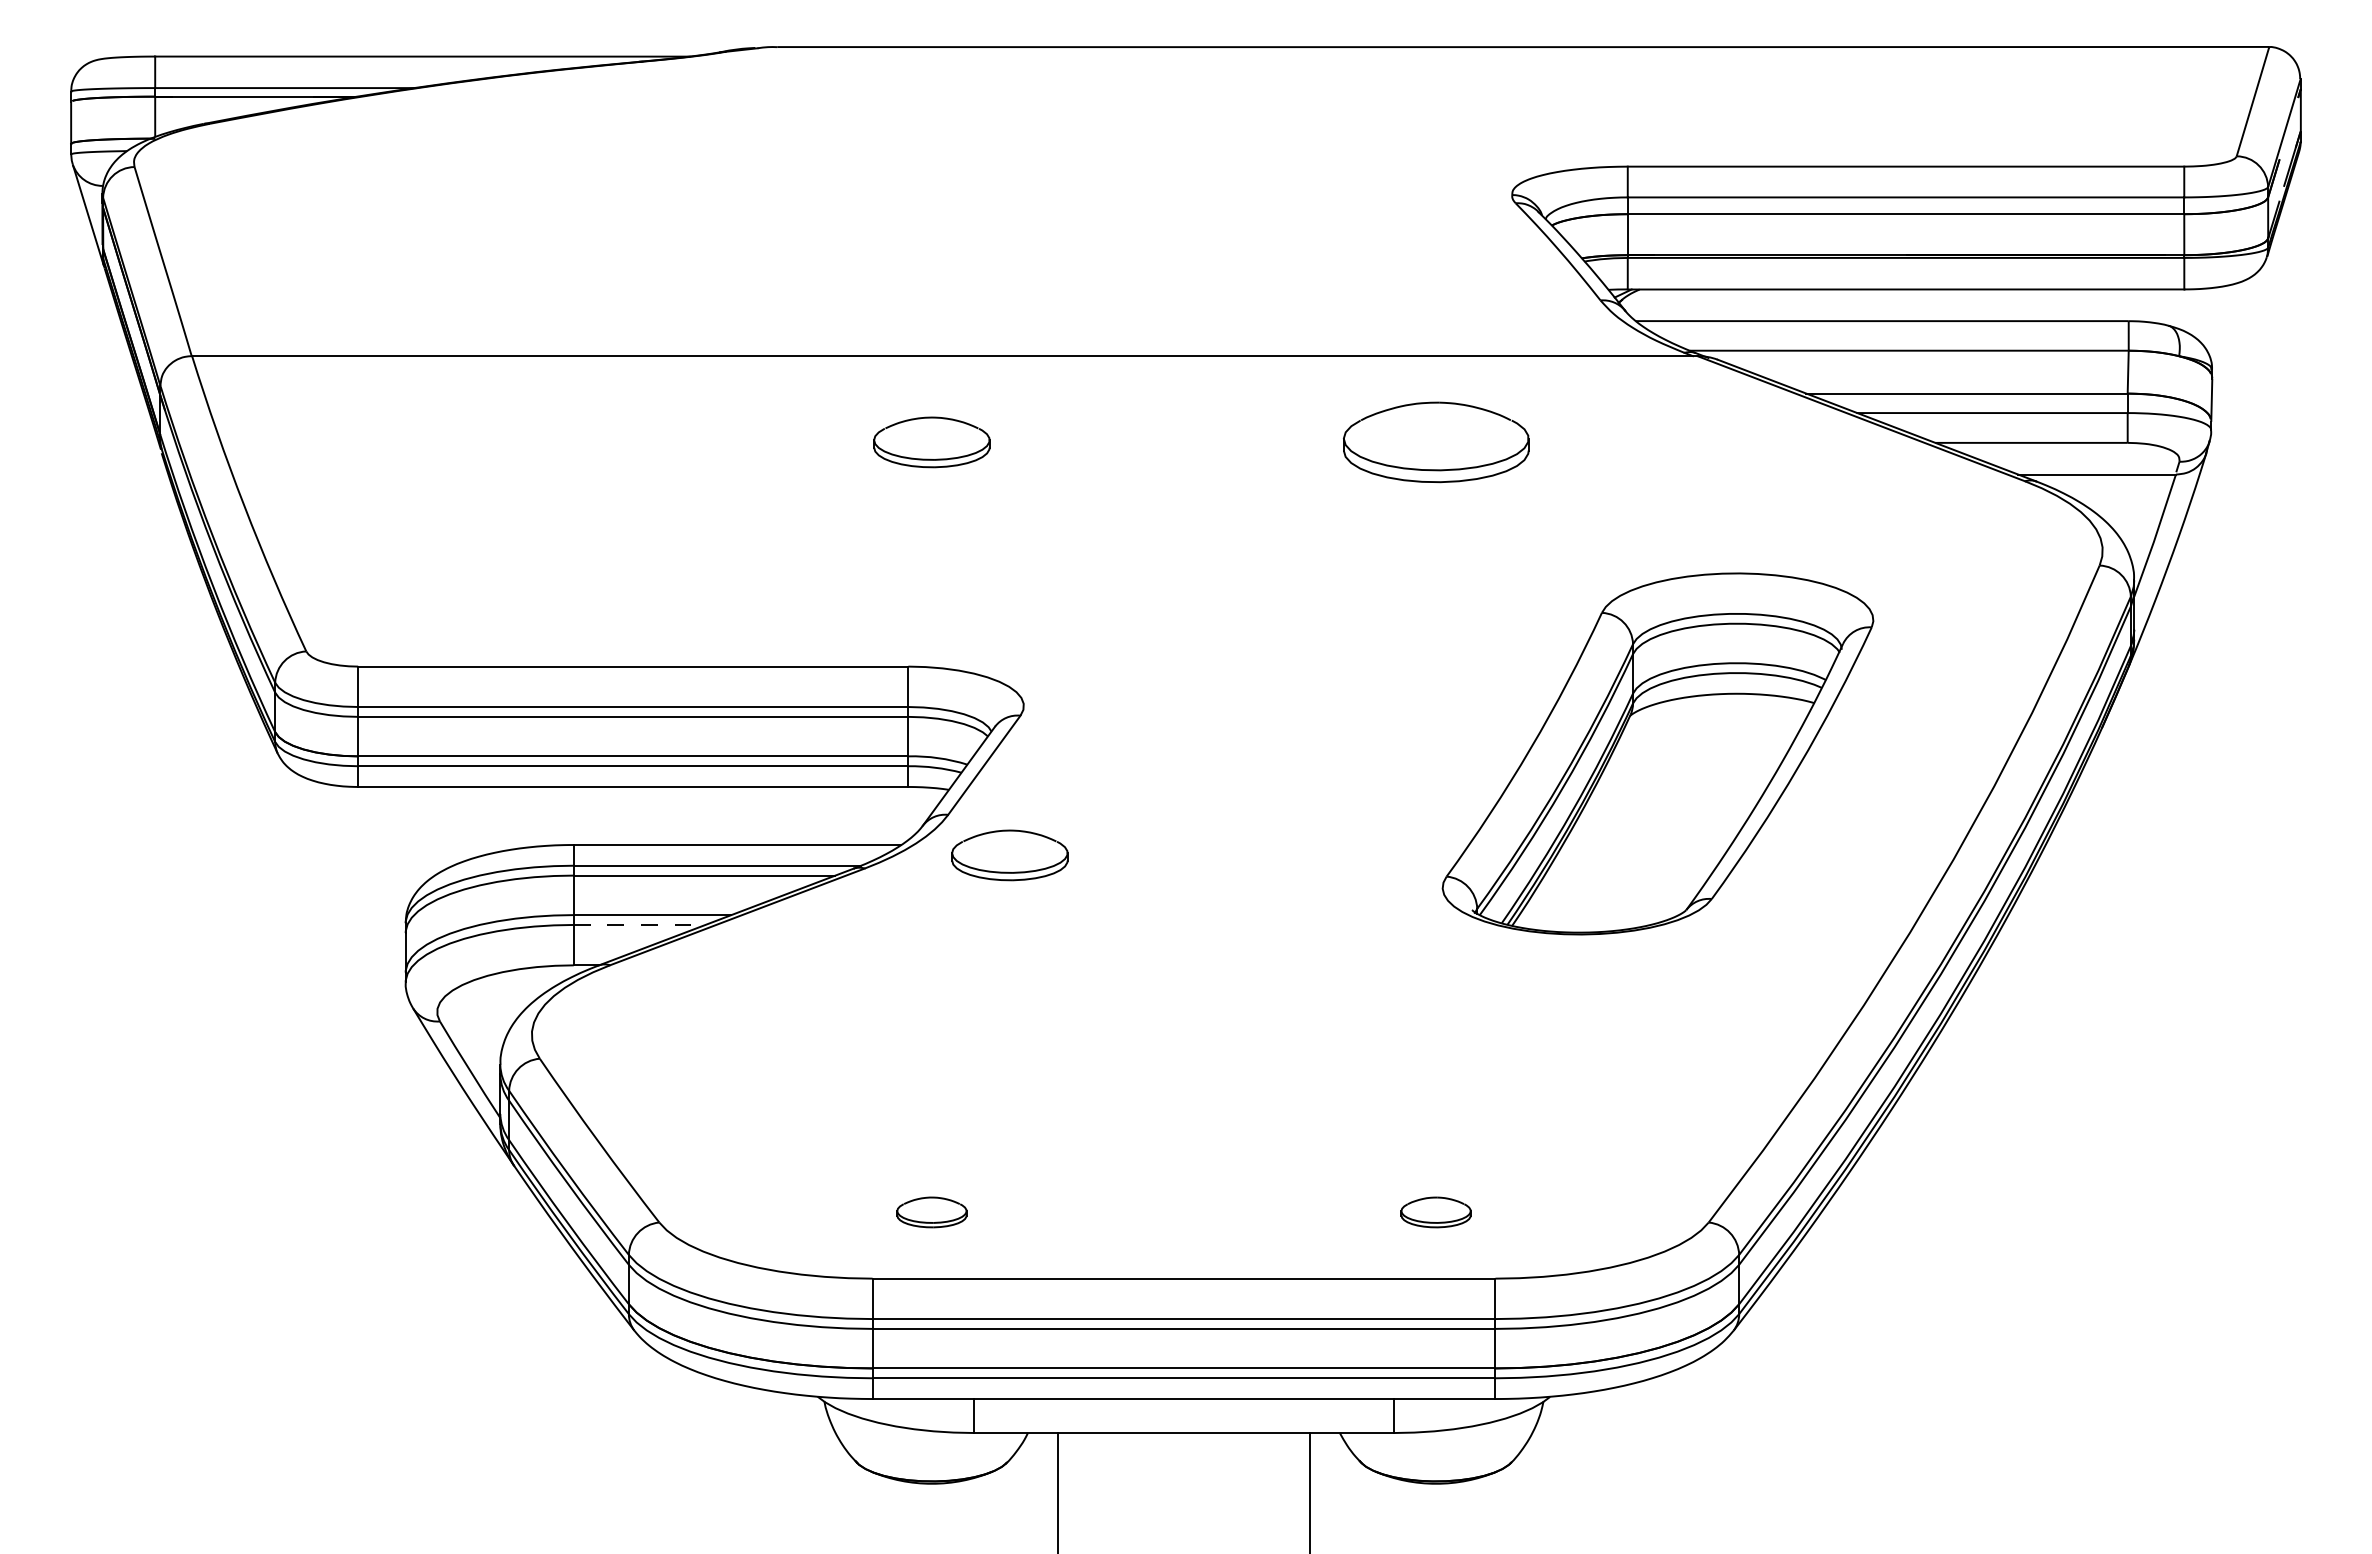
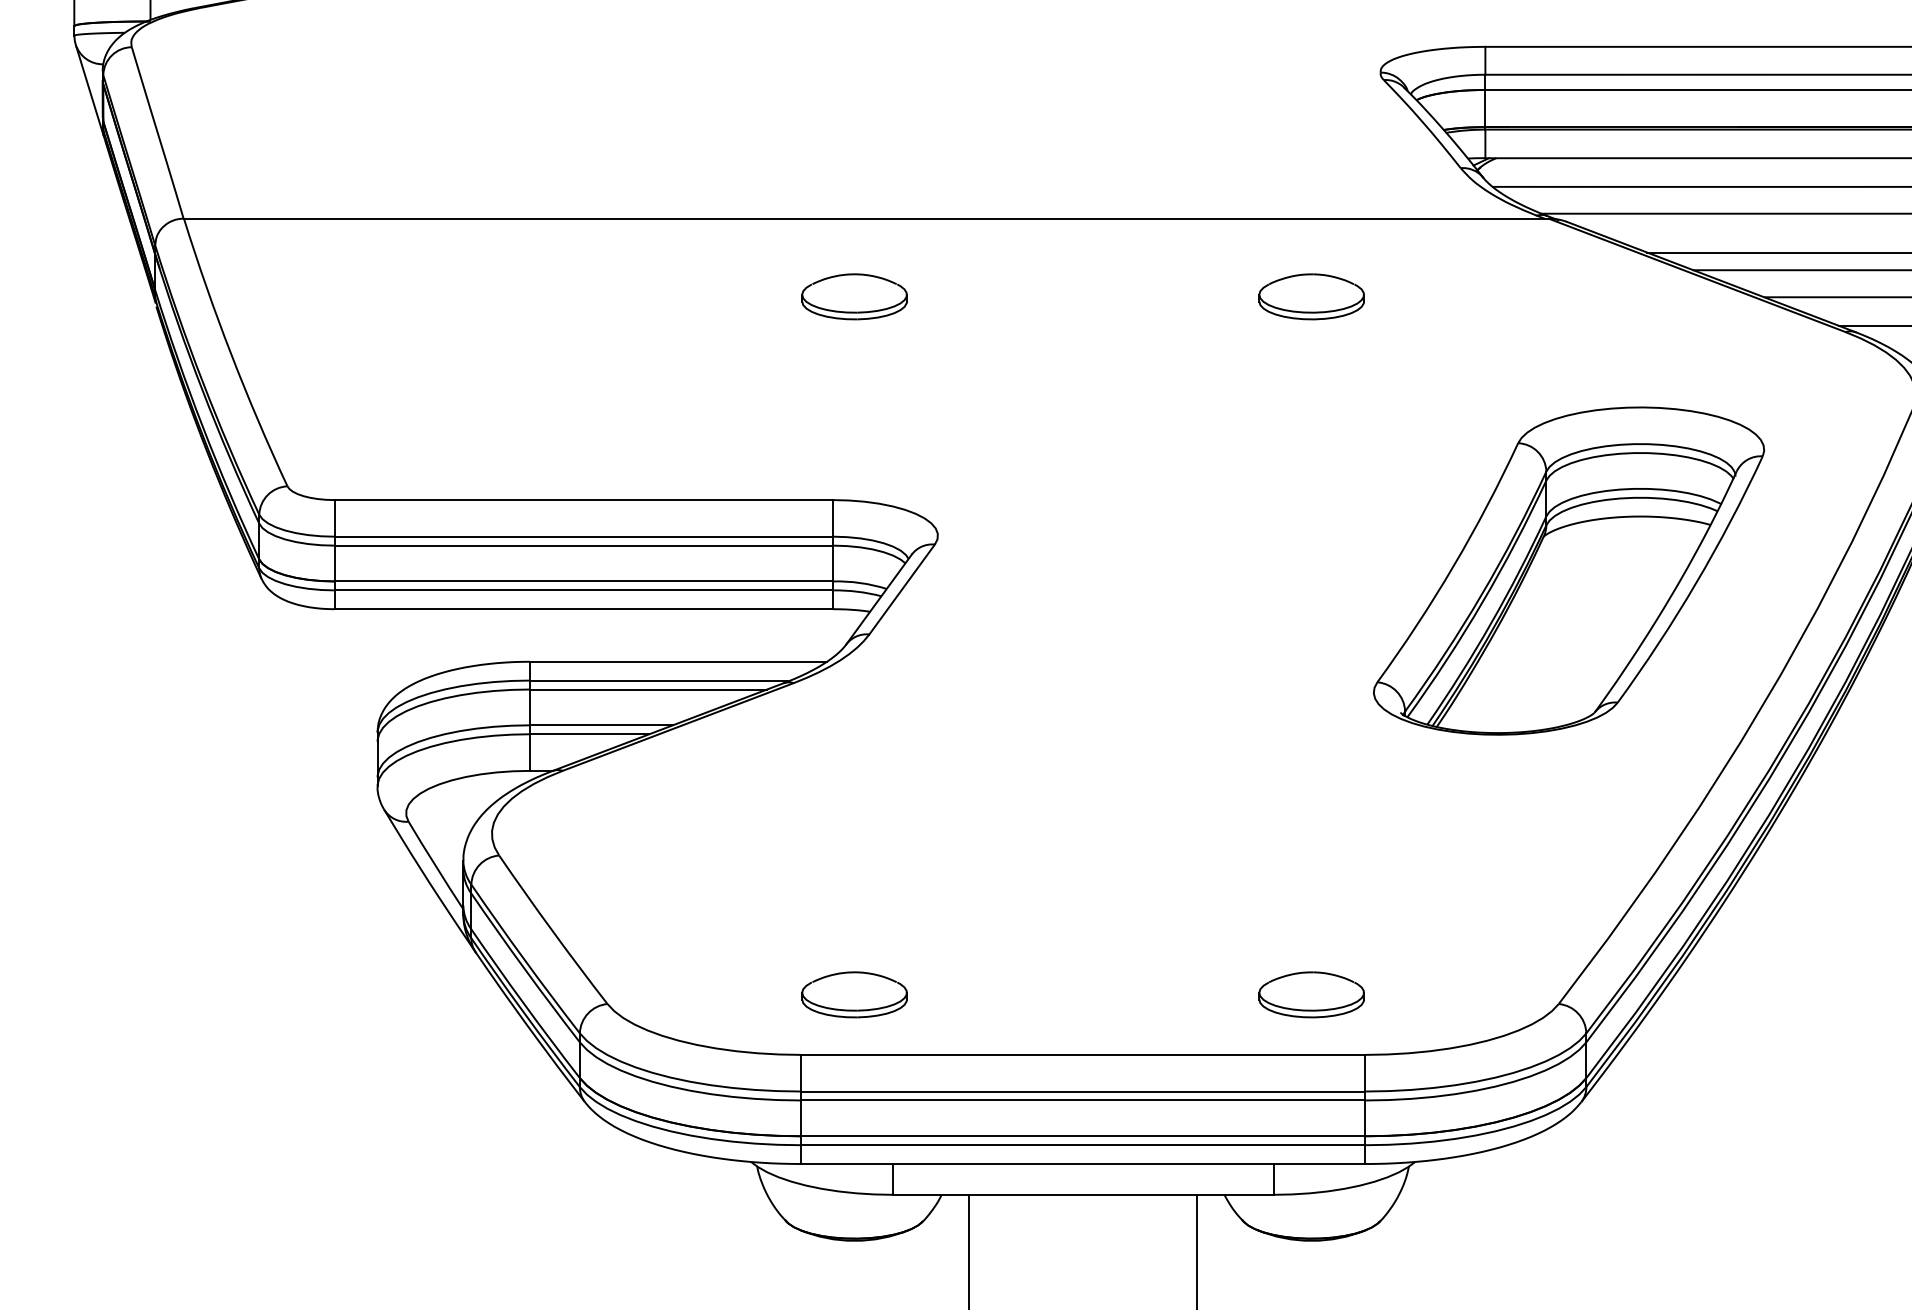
part: (1435, 442) -> (1311, 296), size x0.62
part: (1657, 753) -> (1568, 570), moved
part: (1009, 855) -> (924, 671), removed
line: (639, 924) -> (589, 733), dashed -> solid
part: (931, 1212) -> (854, 994), size x1.67
part: (1435, 1212) -> (1311, 994), size x1.67

